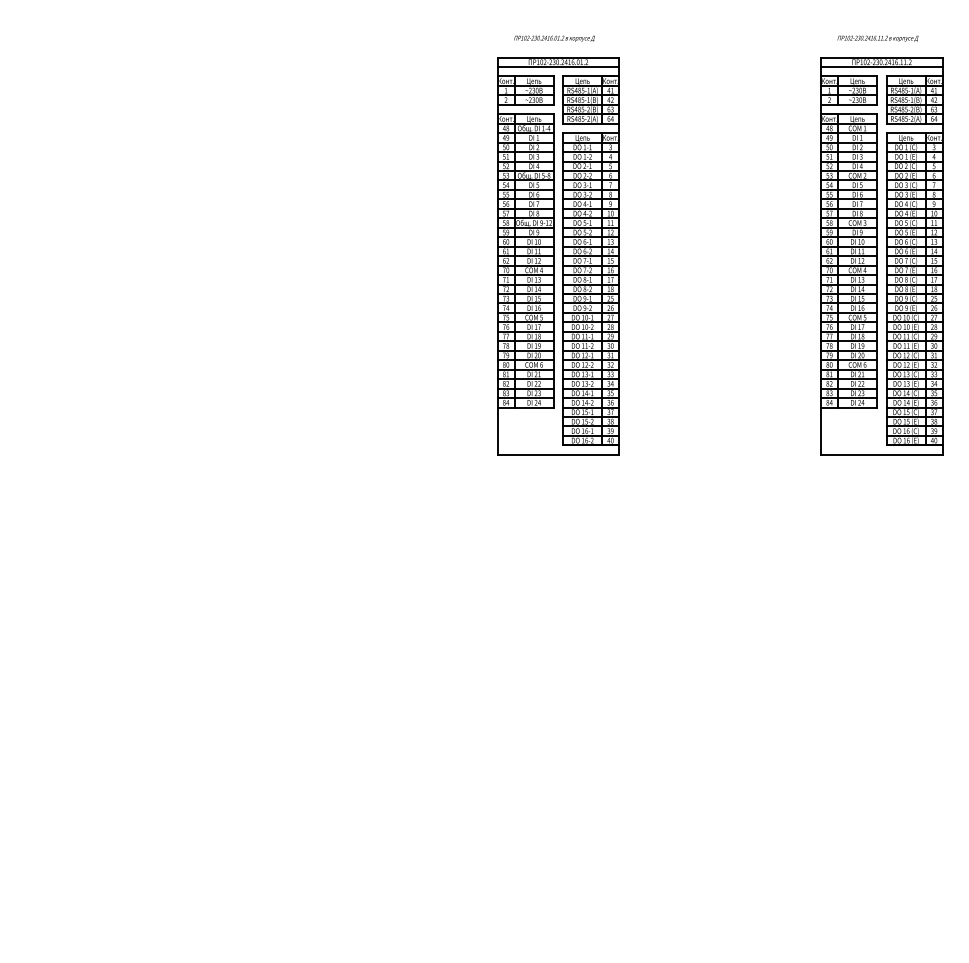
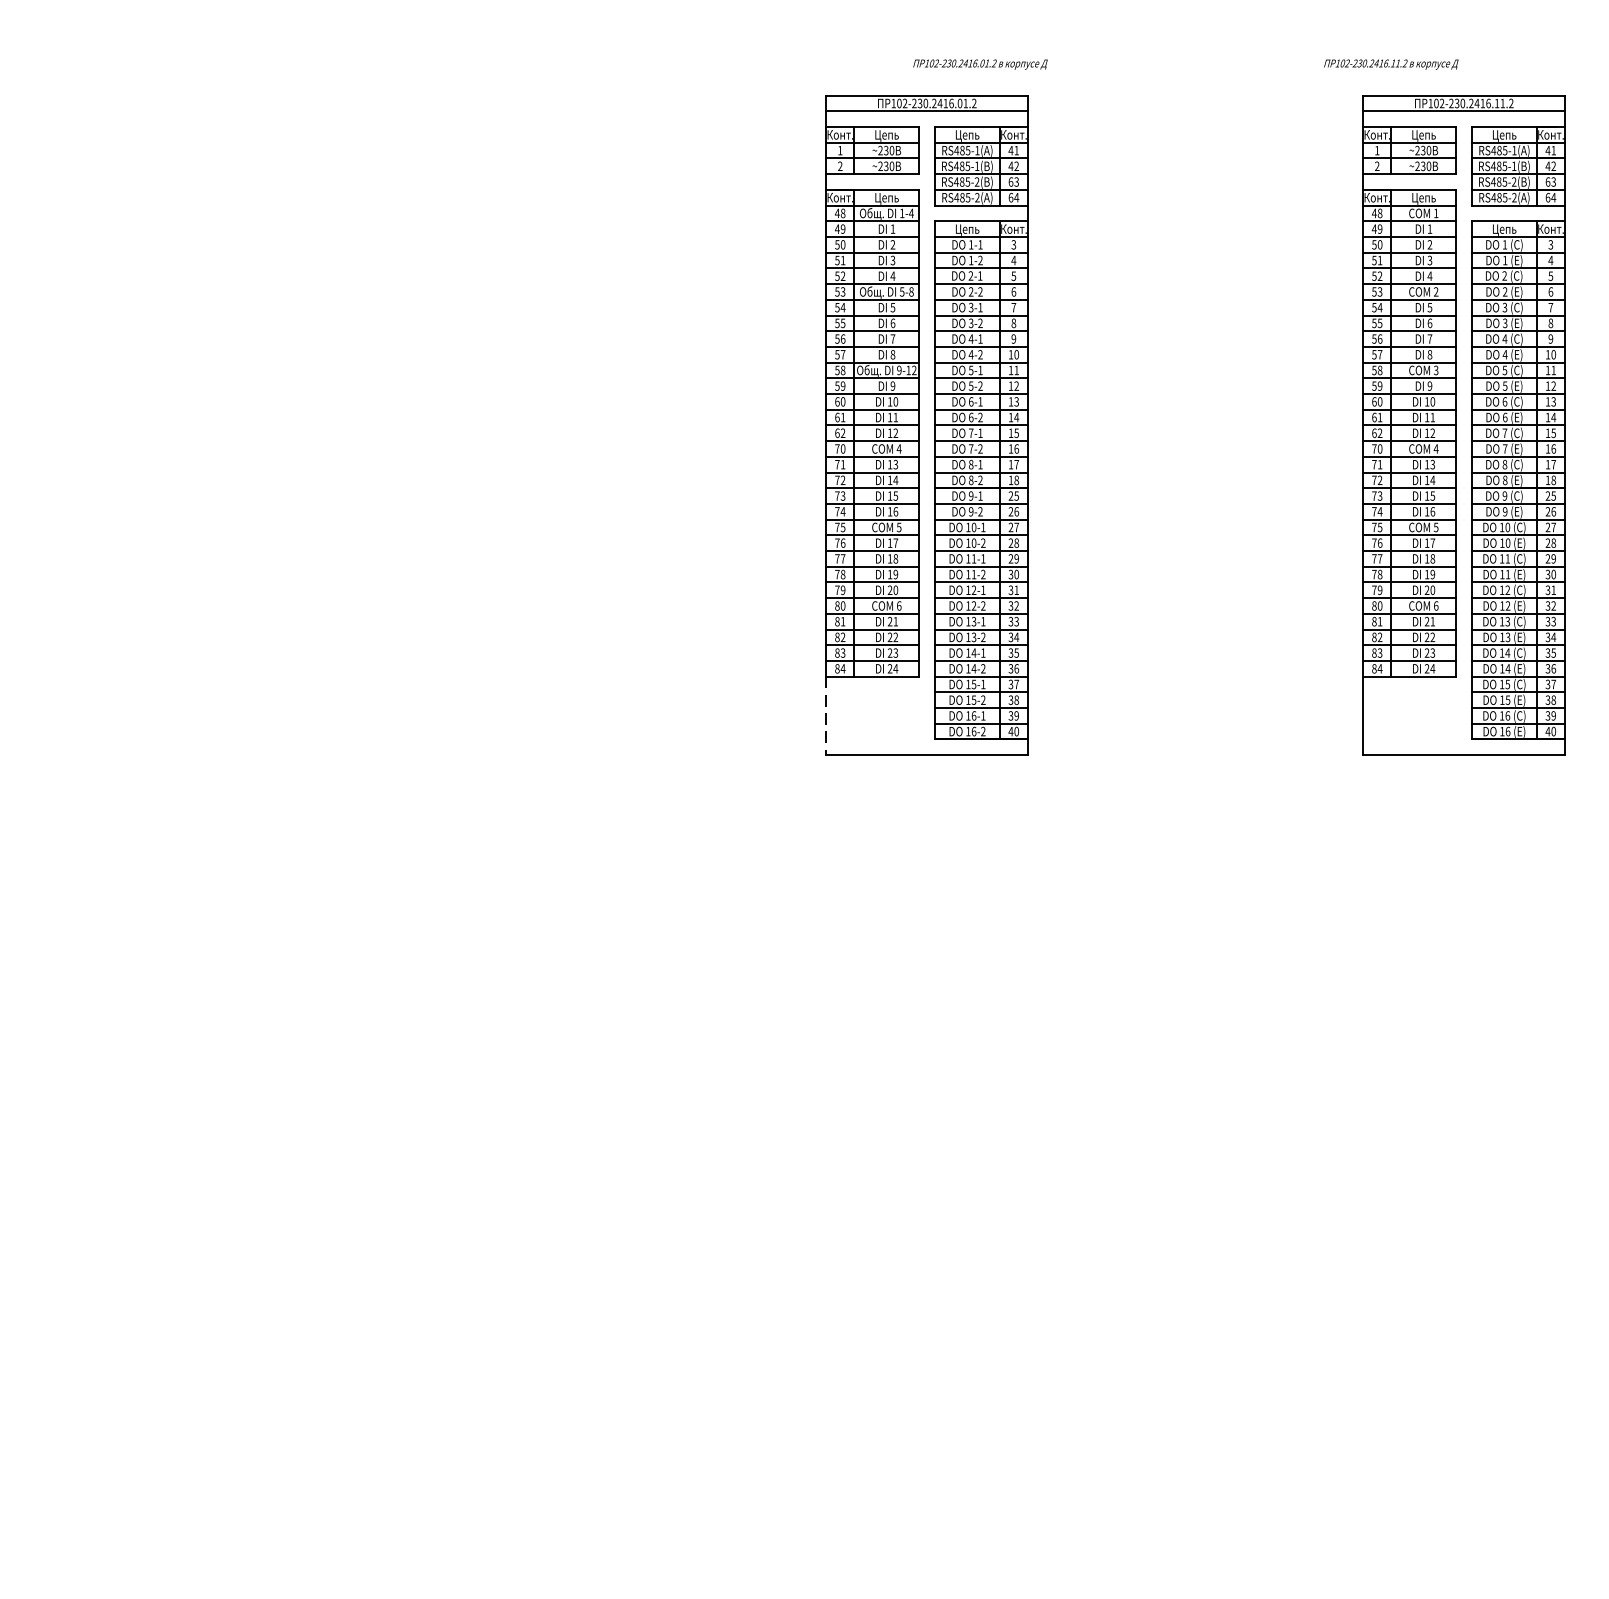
text: (554, 38) -> (980, 64), moved
text: (877, 38) -> (1390, 64), moved
line: (497, 431) -> (826, 716), solid -> dashed

